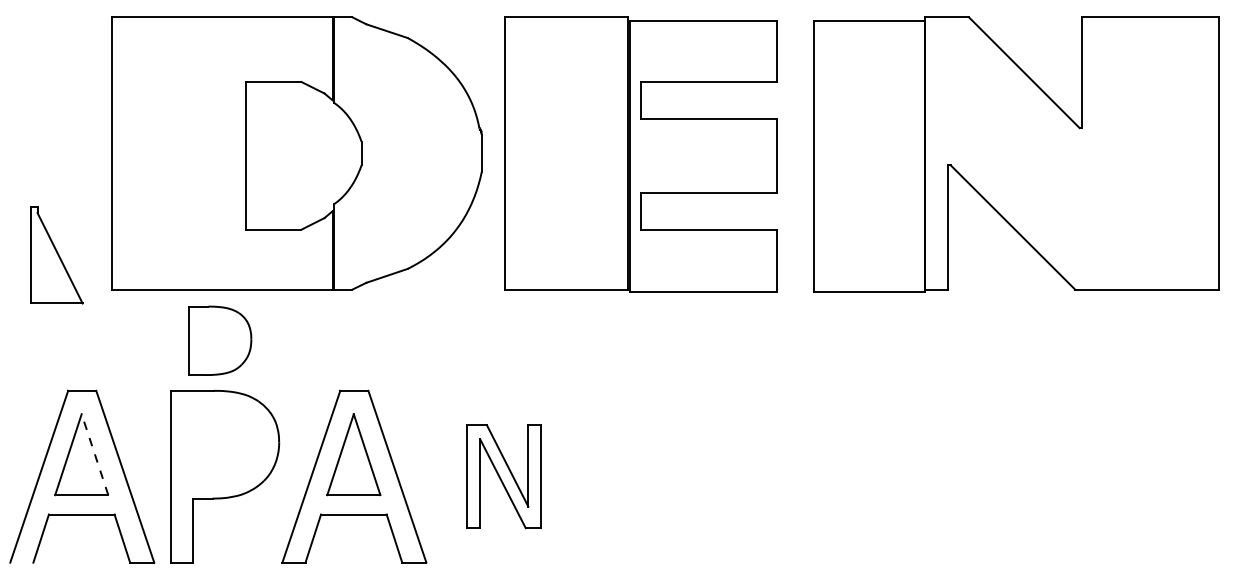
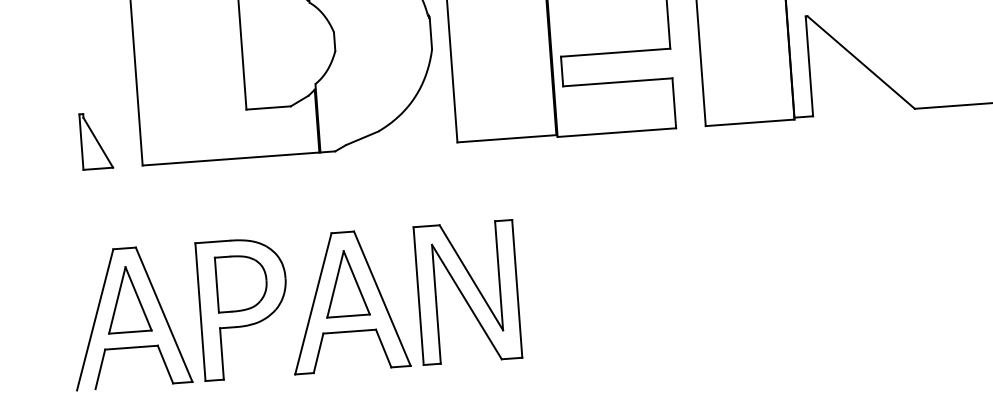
part: (56, 254) -> (95, 140), size x0.71
part: (220, 340) -> (241, 283), moved
line: (95, 454) -> (138, 298), dashed -> solid
part: (504, 476) -> (468, 292), size x1.67

